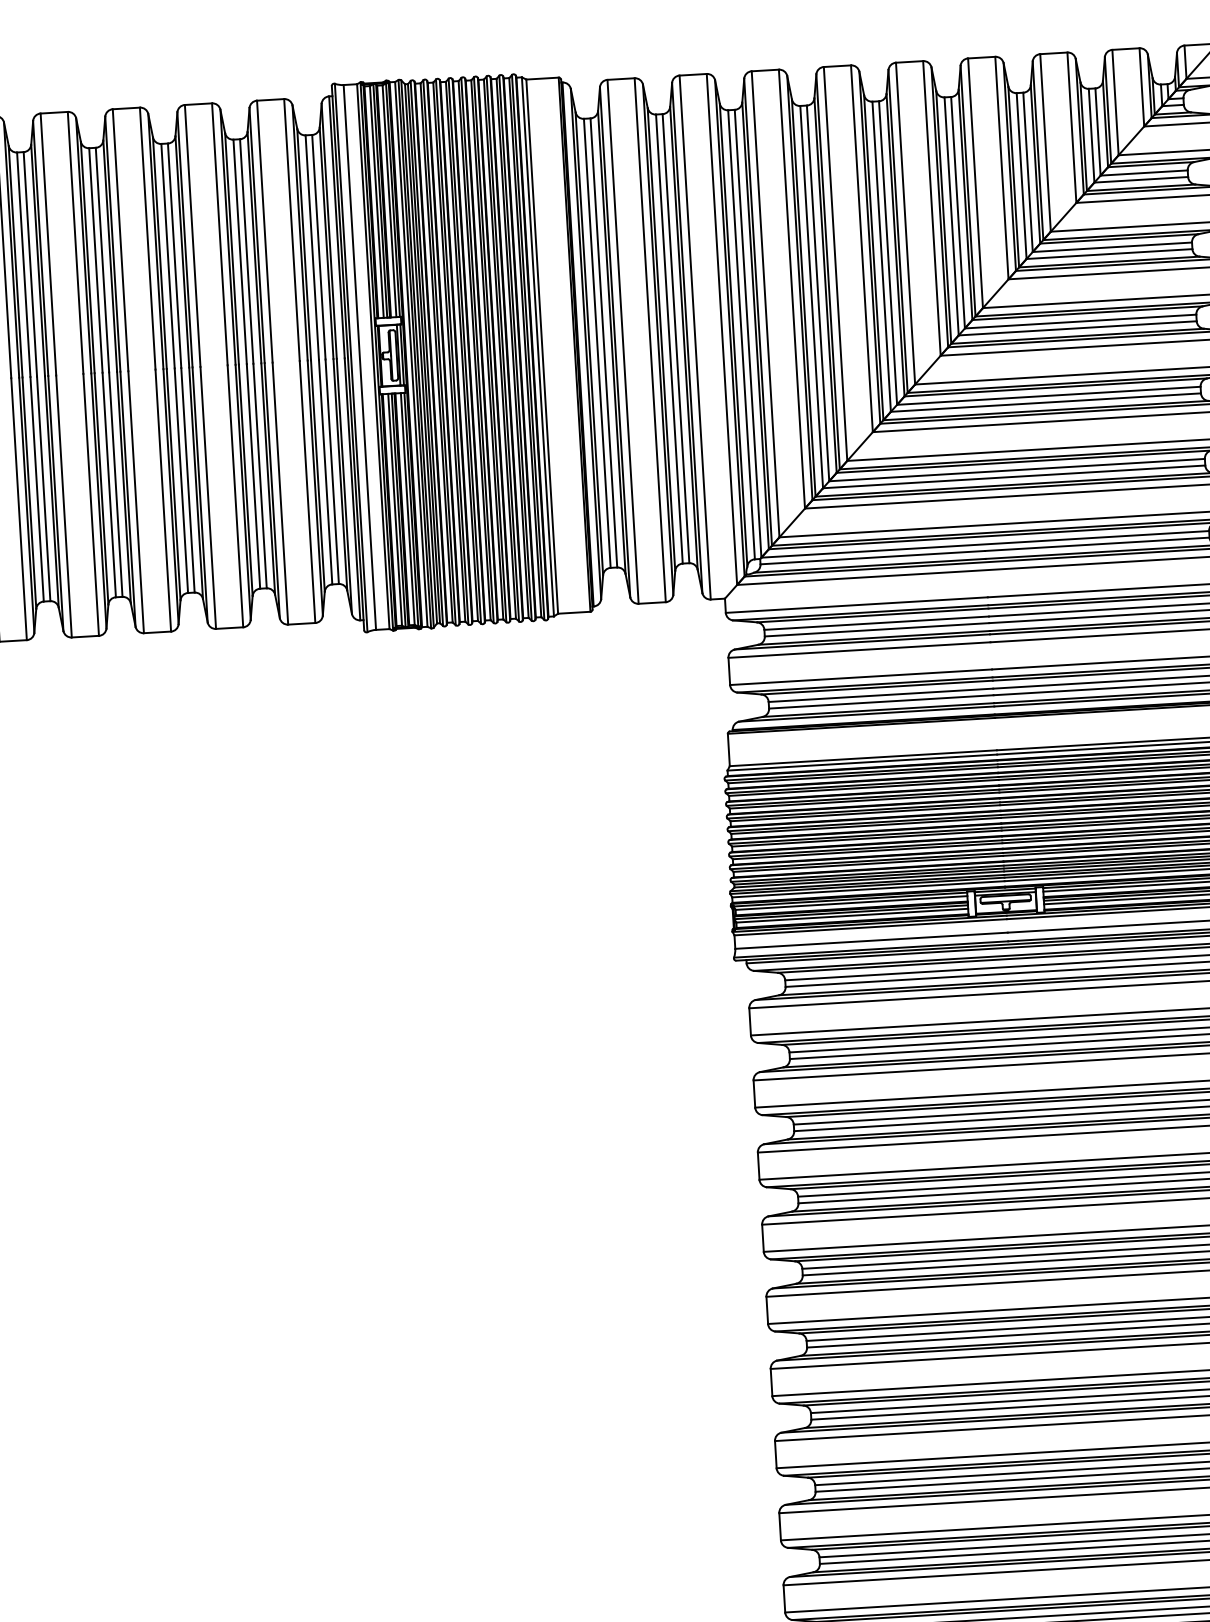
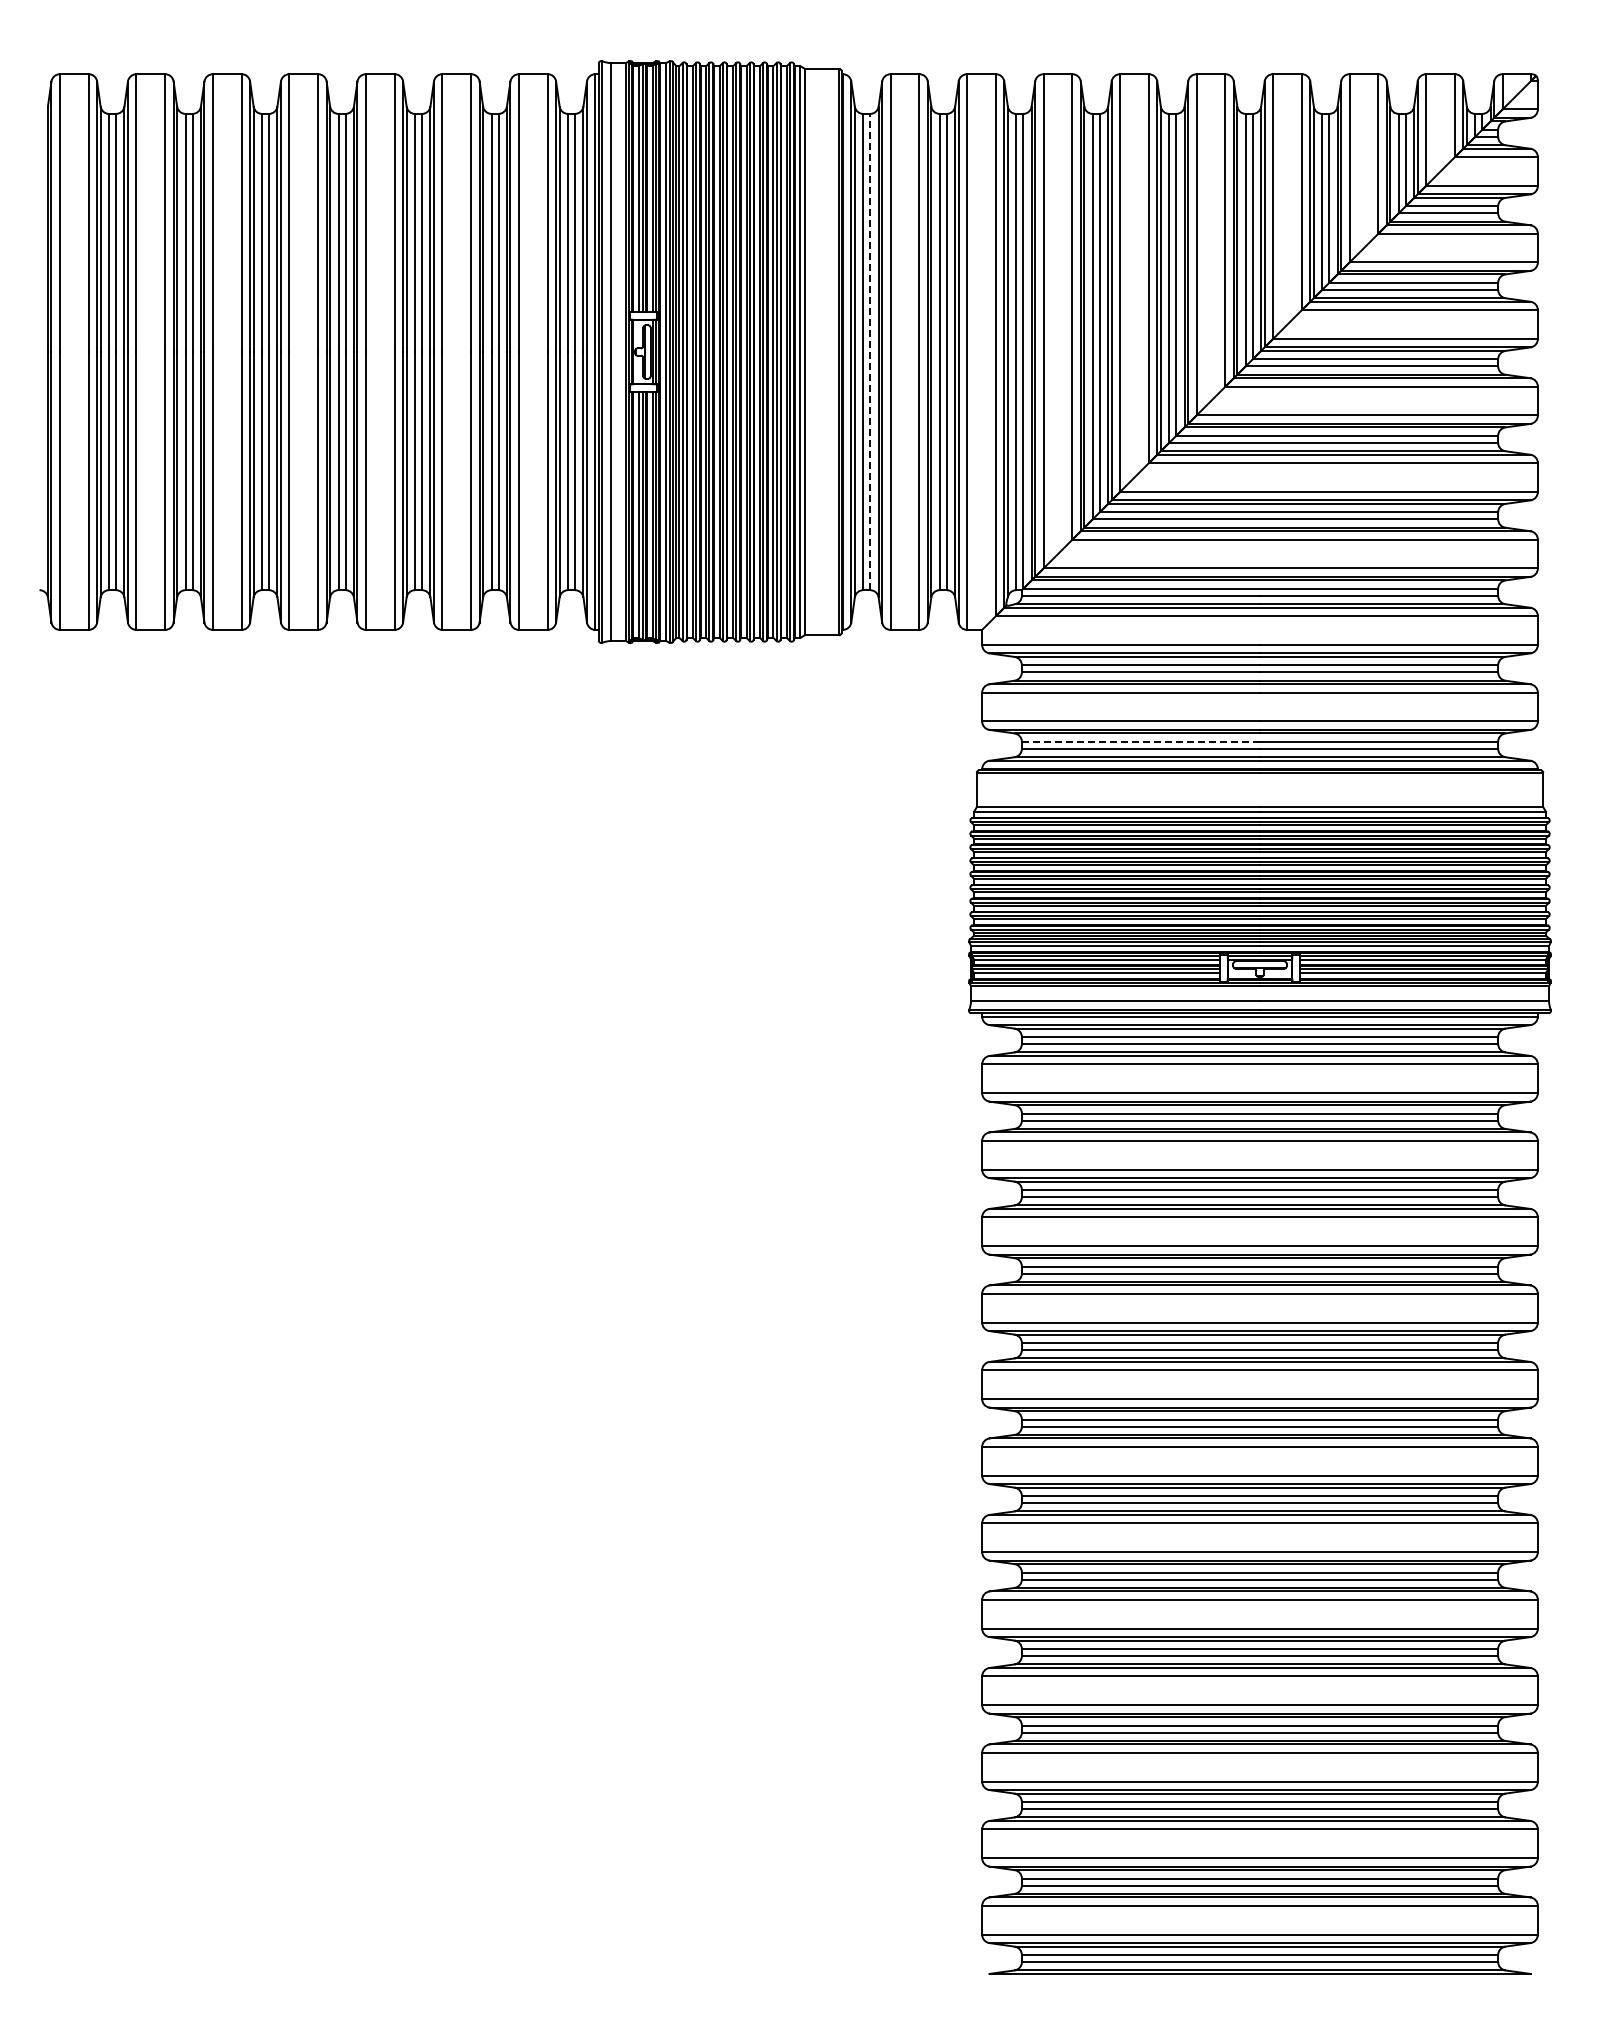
line: (604, 342) -> (870, 351), solid -> dashed
line: (880, 695) -> (1140, 741), solid -> dashed

